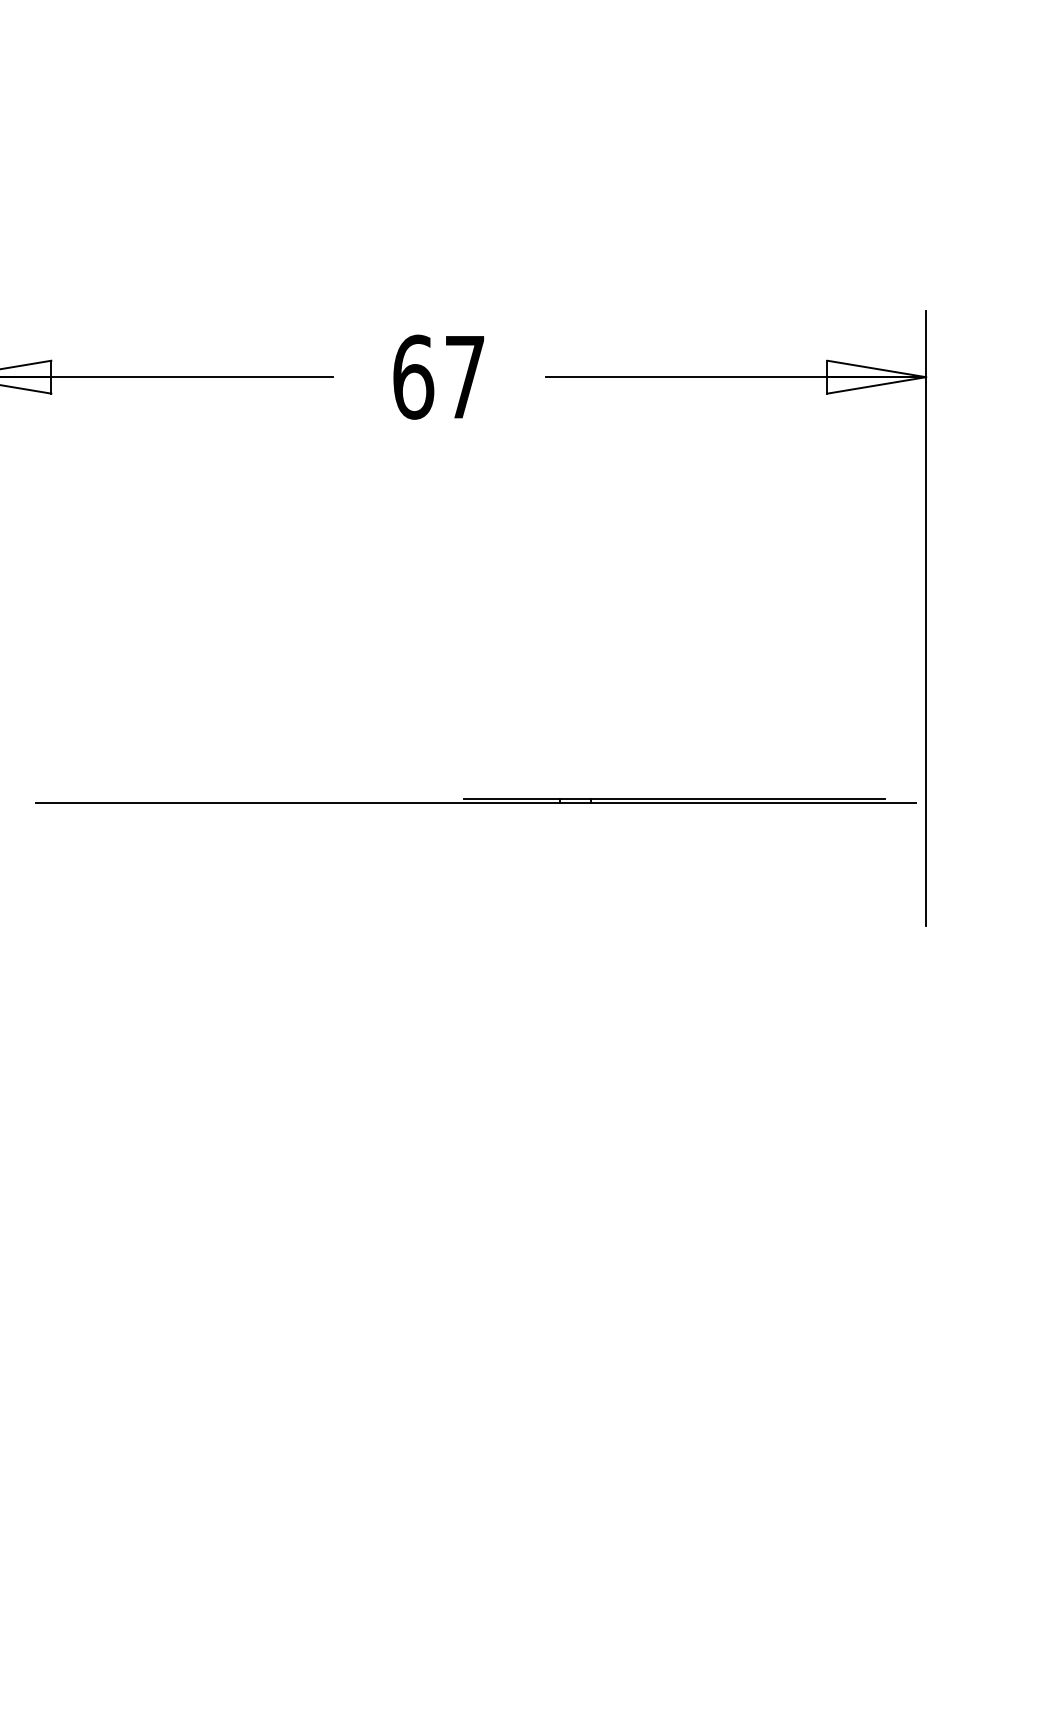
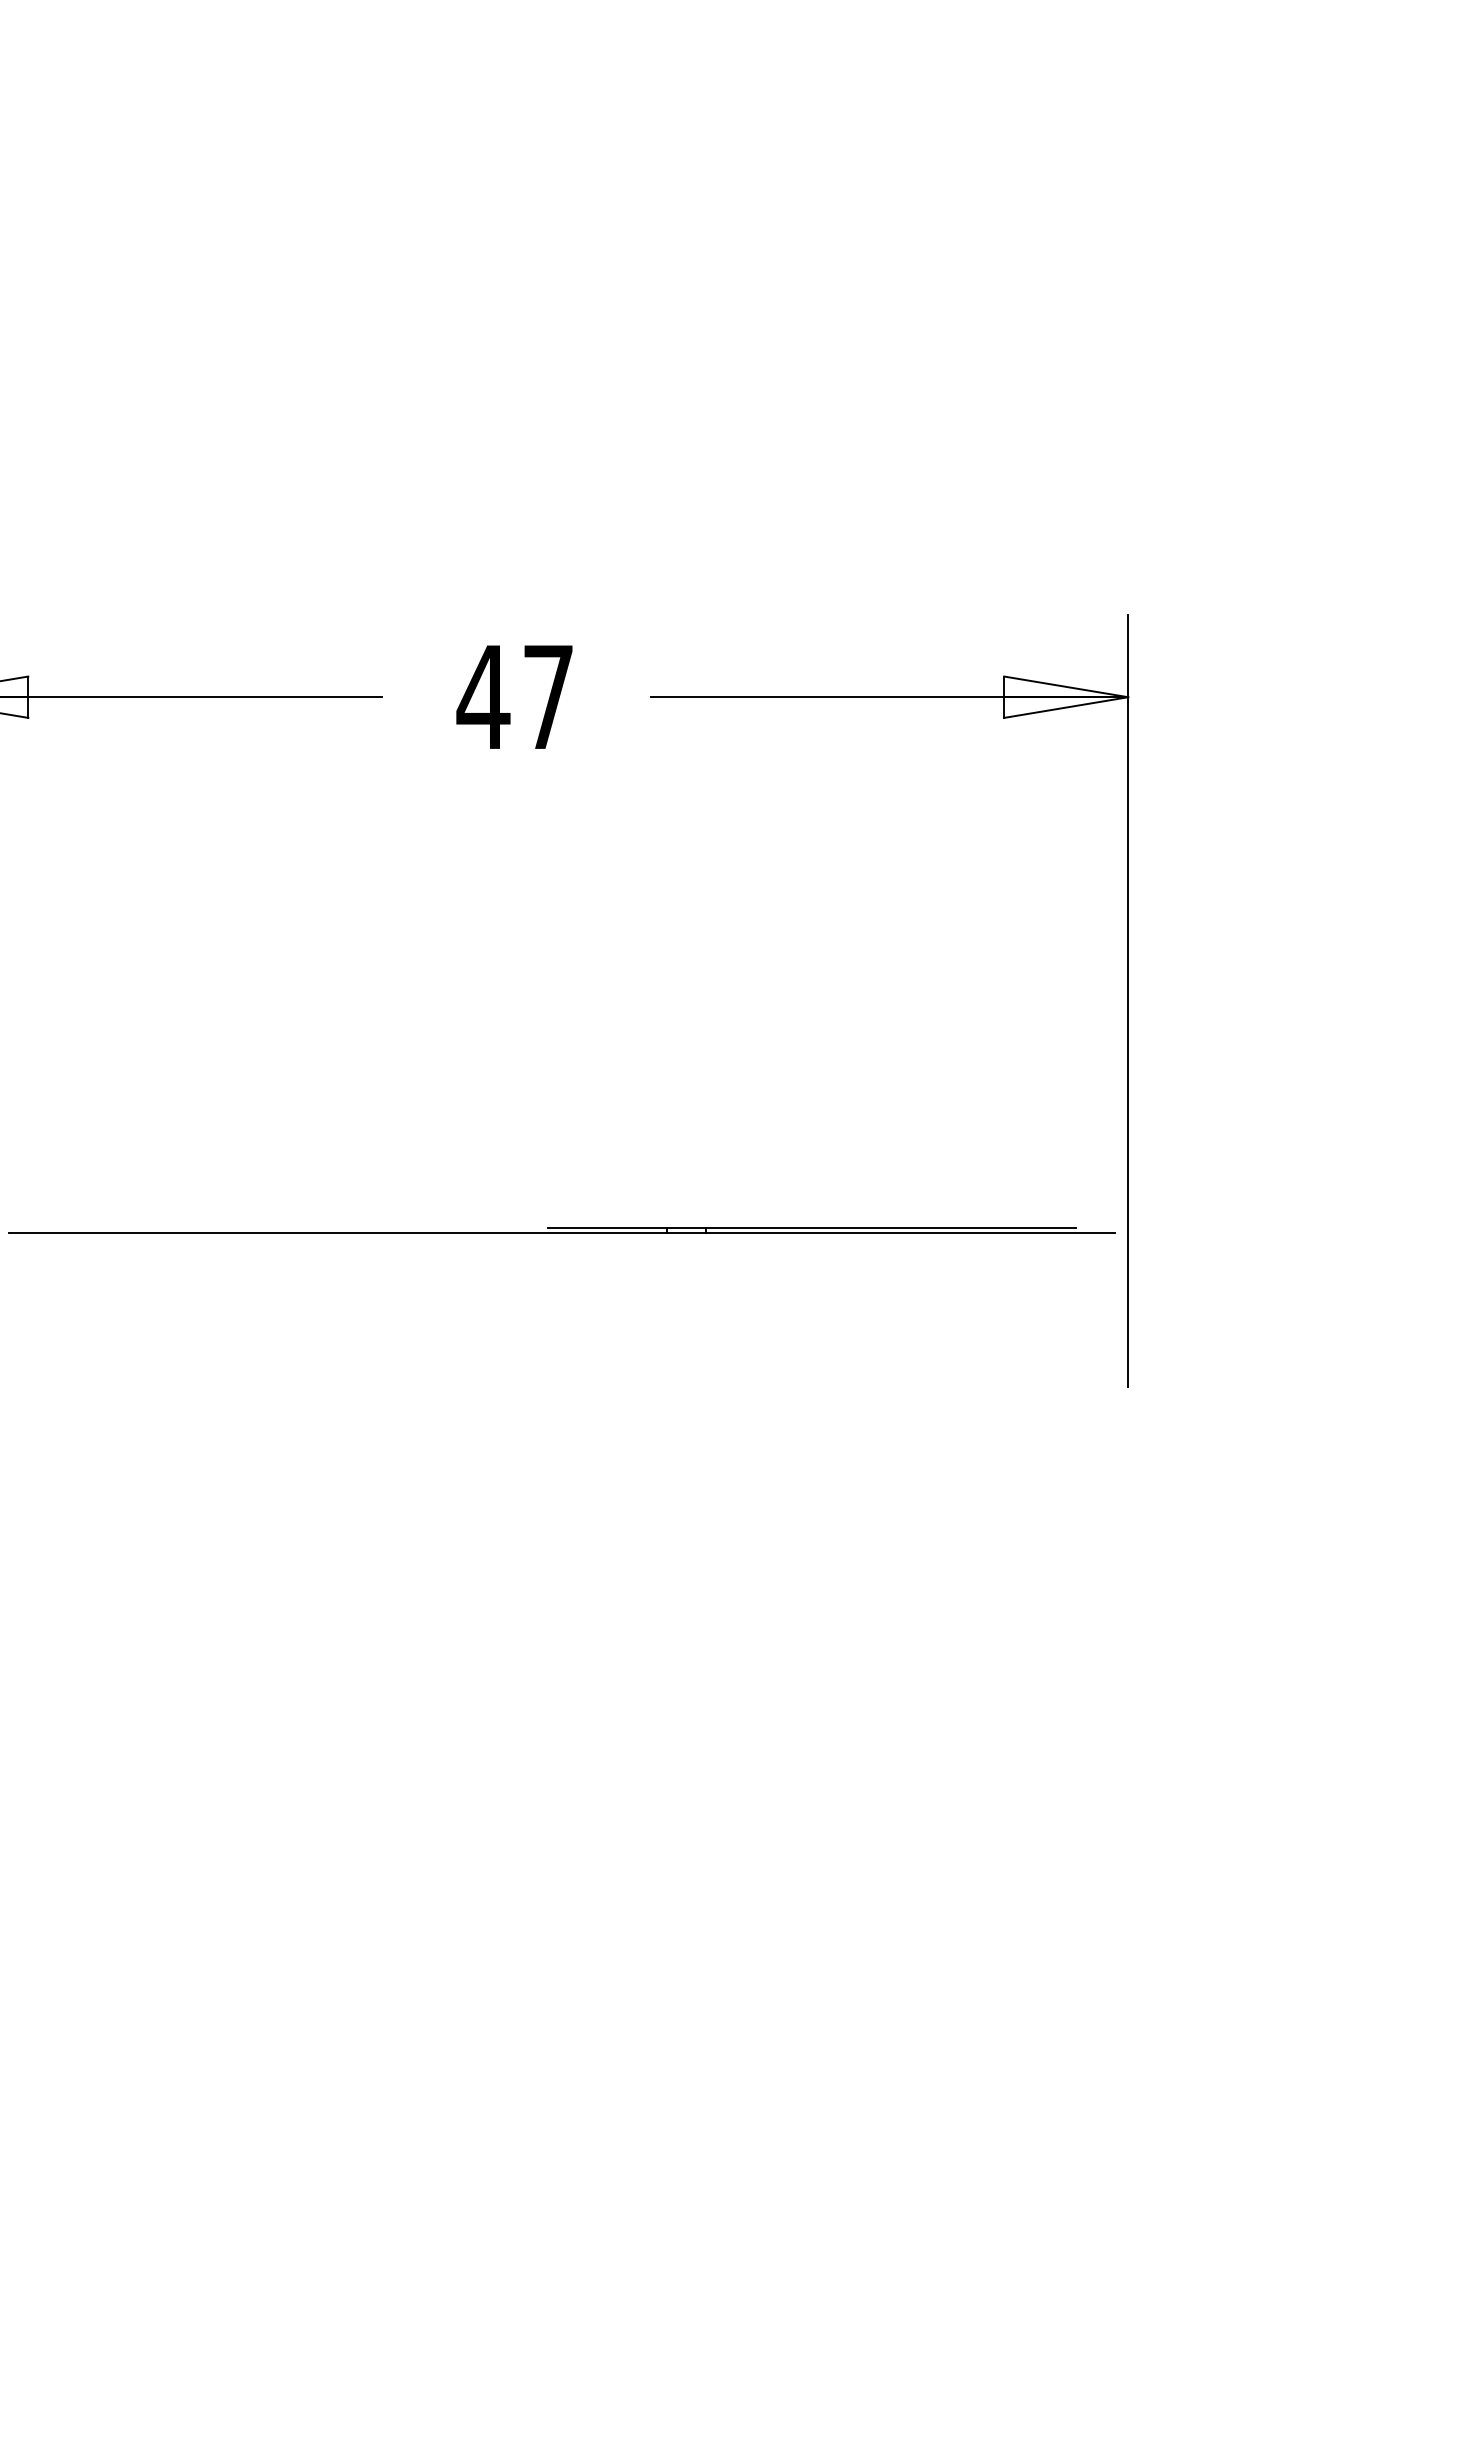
text: (413, 376) -> (483, 696), 67 -> 47

